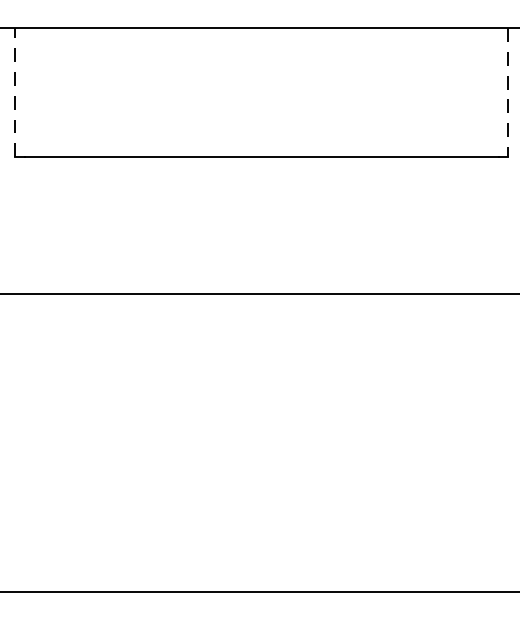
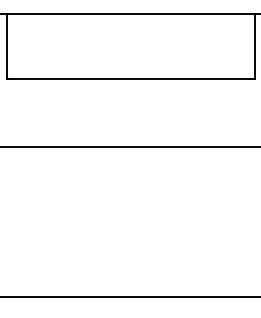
line: (15, 92) -> (7, 46), dashed -> solid
line: (508, 94) -> (255, 47), dashed -> solid

